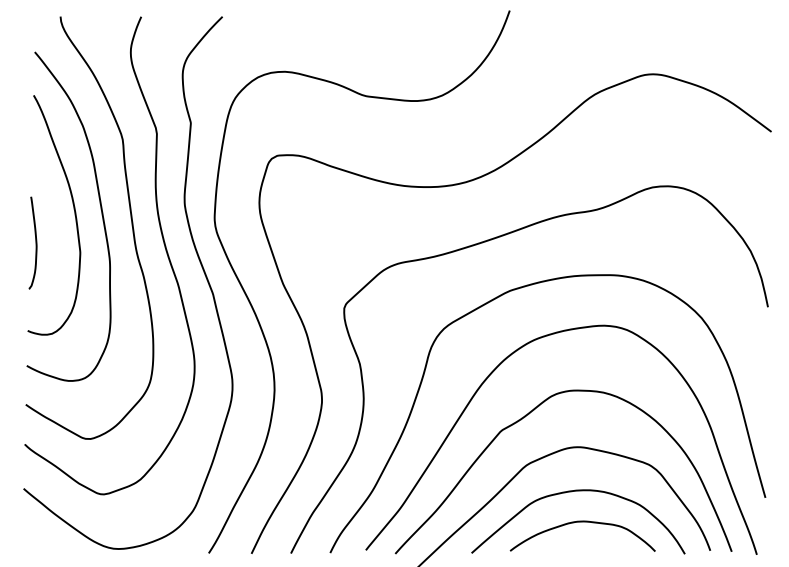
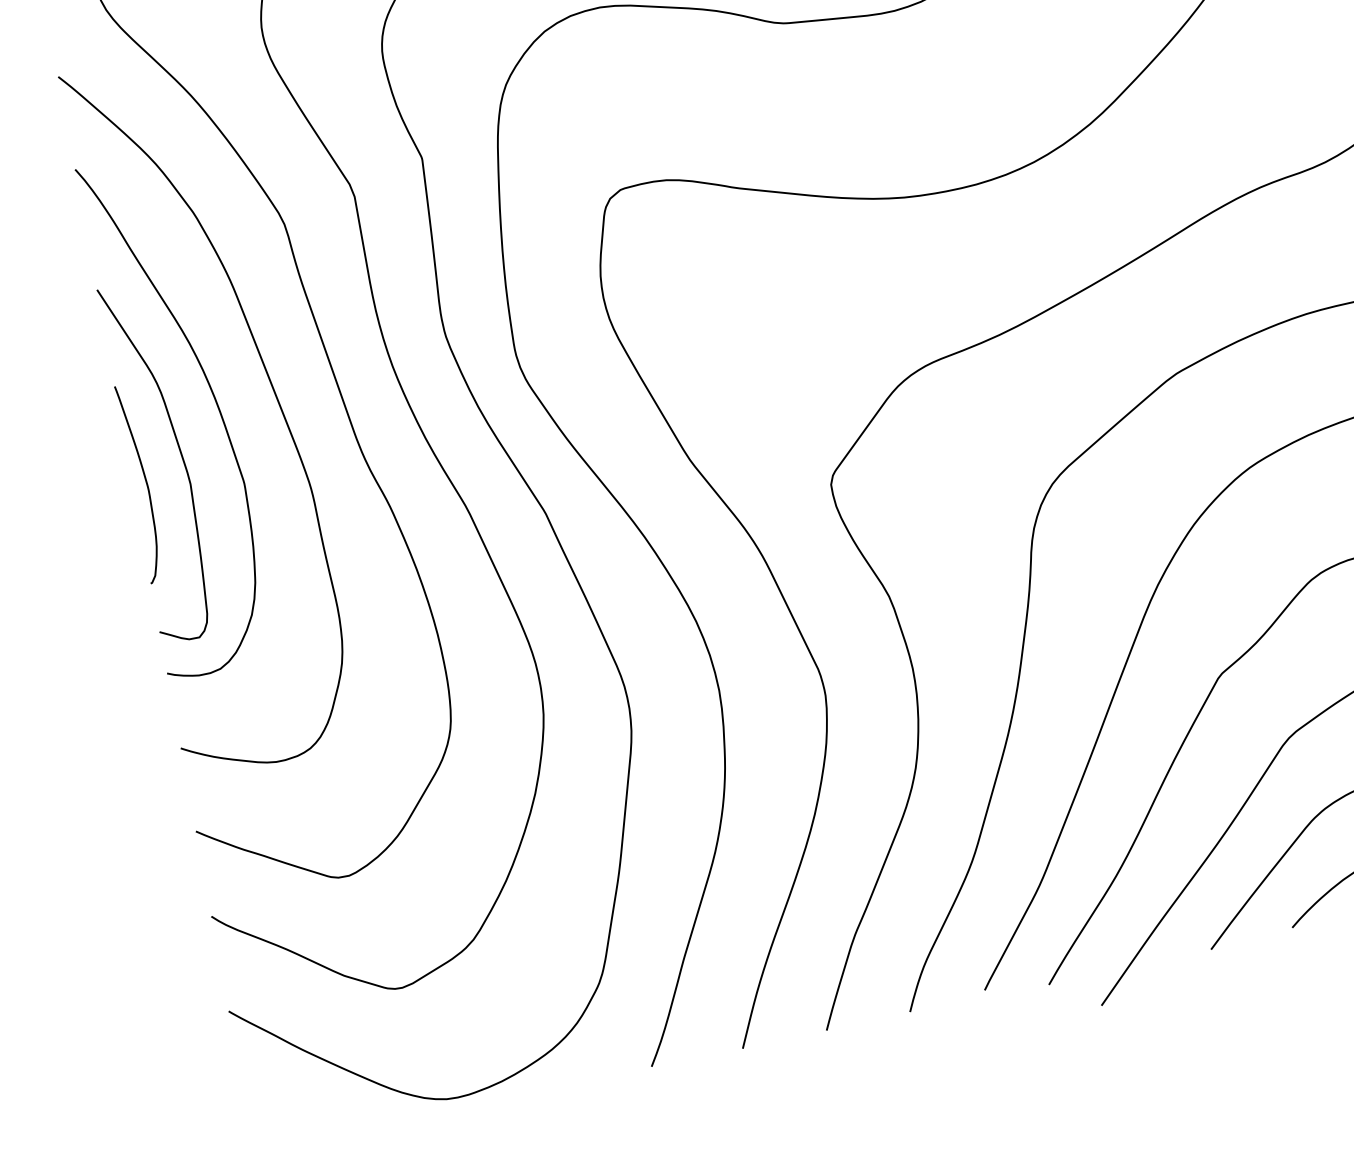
curve: (53, 233) -> (178, 454), added

